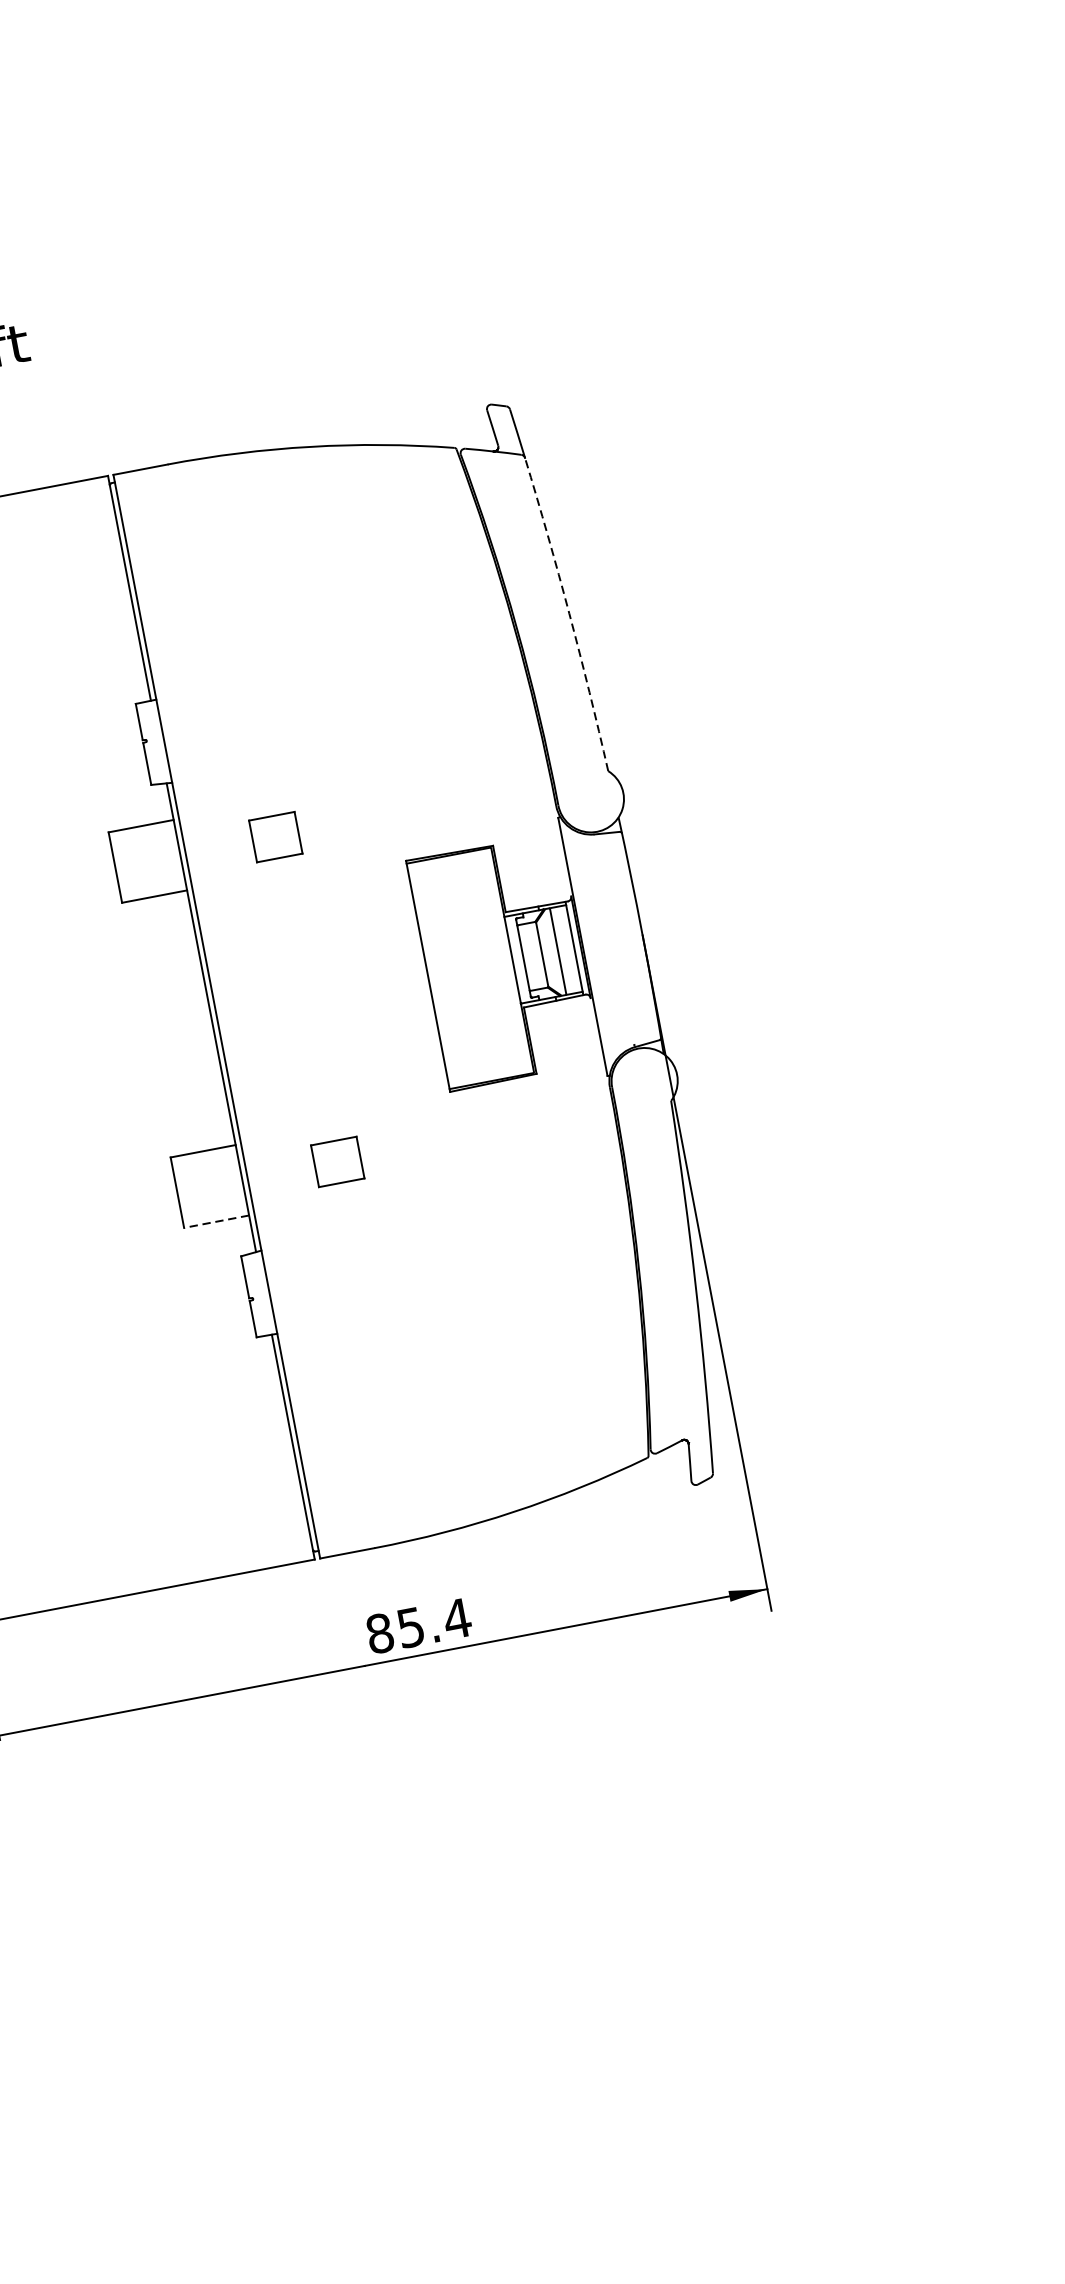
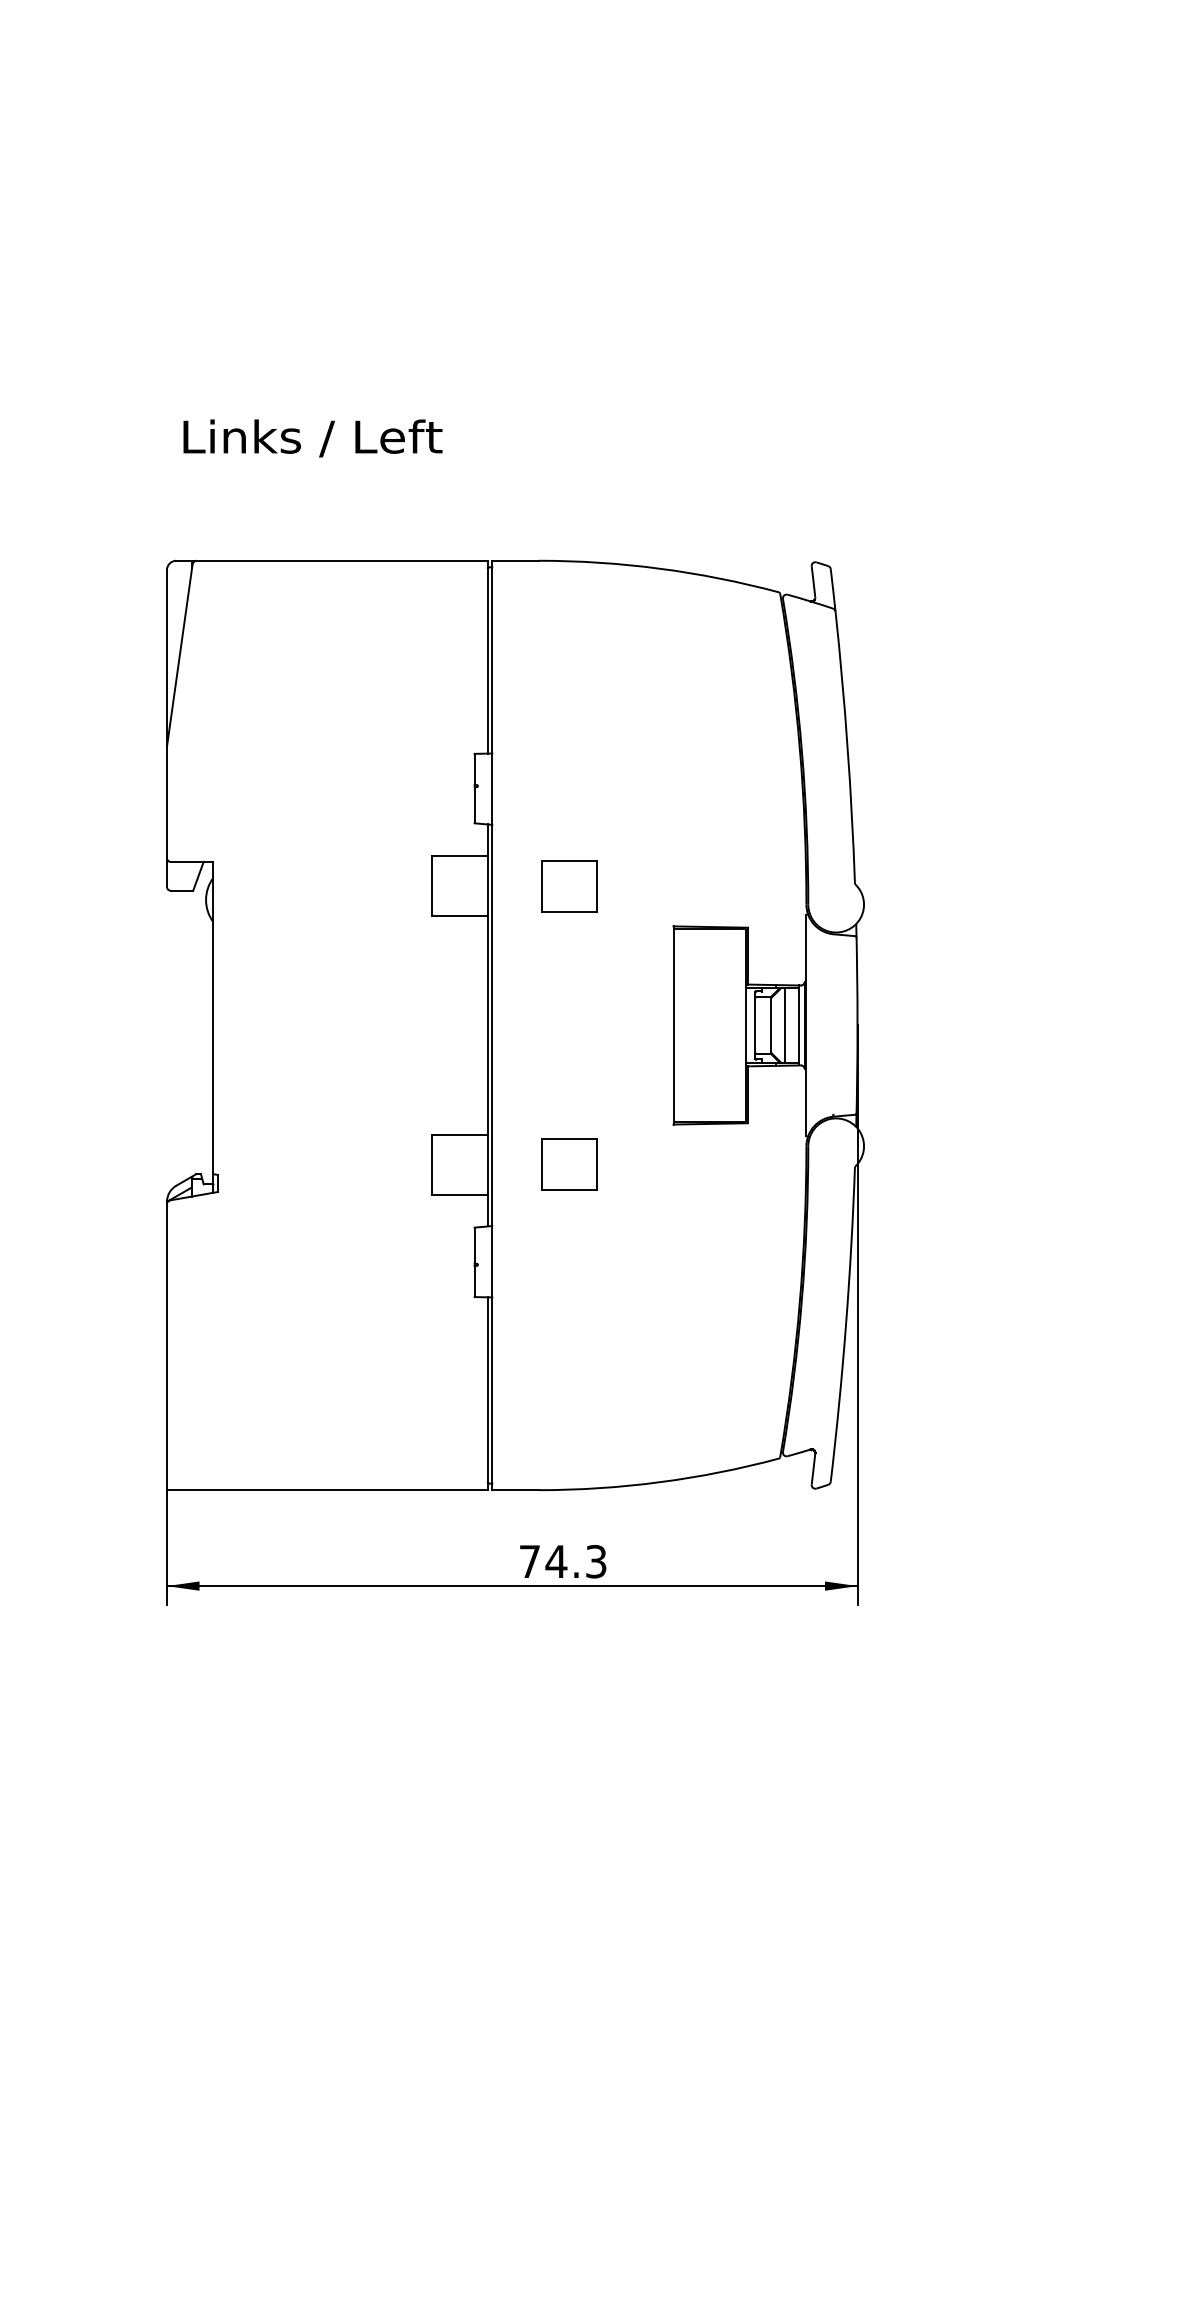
arc: (569, 613) -> (847, 747), dashed -> solid
part: (275, 837) -> (569, 886), size x1.43
part: (337, 1161) -> (569, 1164), size x1.43
line: (216, 1222) -> (459, 1195), dashed -> solid
text: (419, 1625) -> (563, 1561), 85.4 -> 74.3

